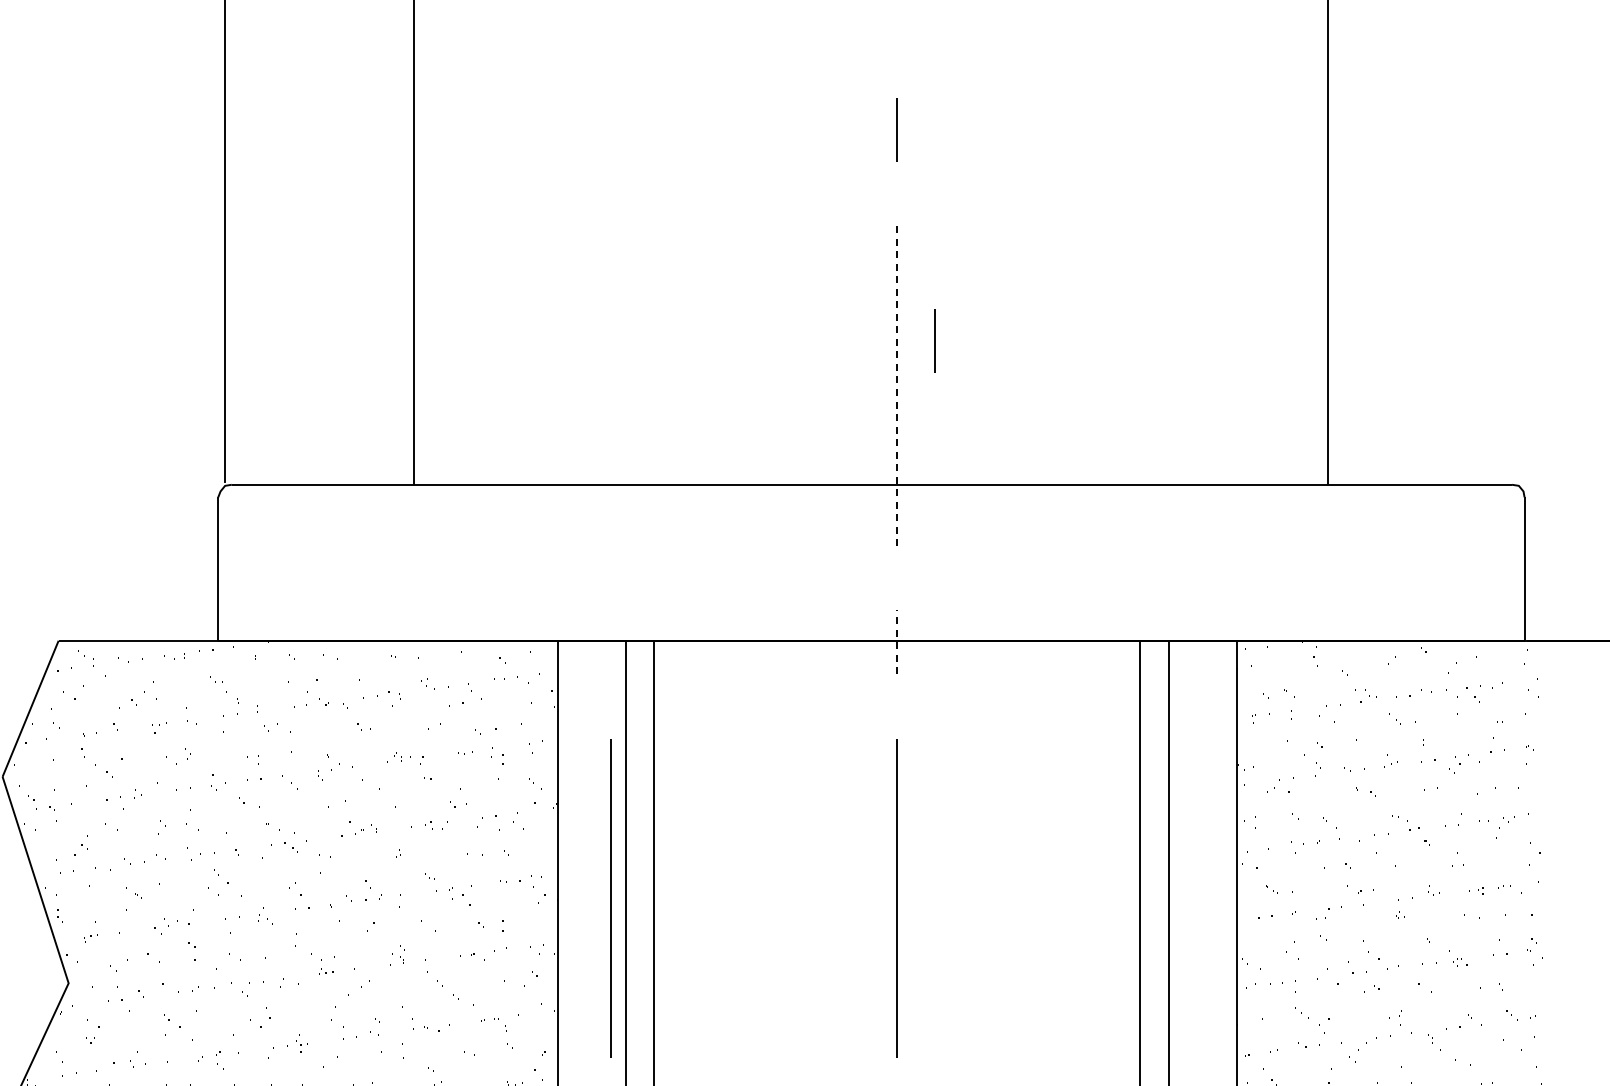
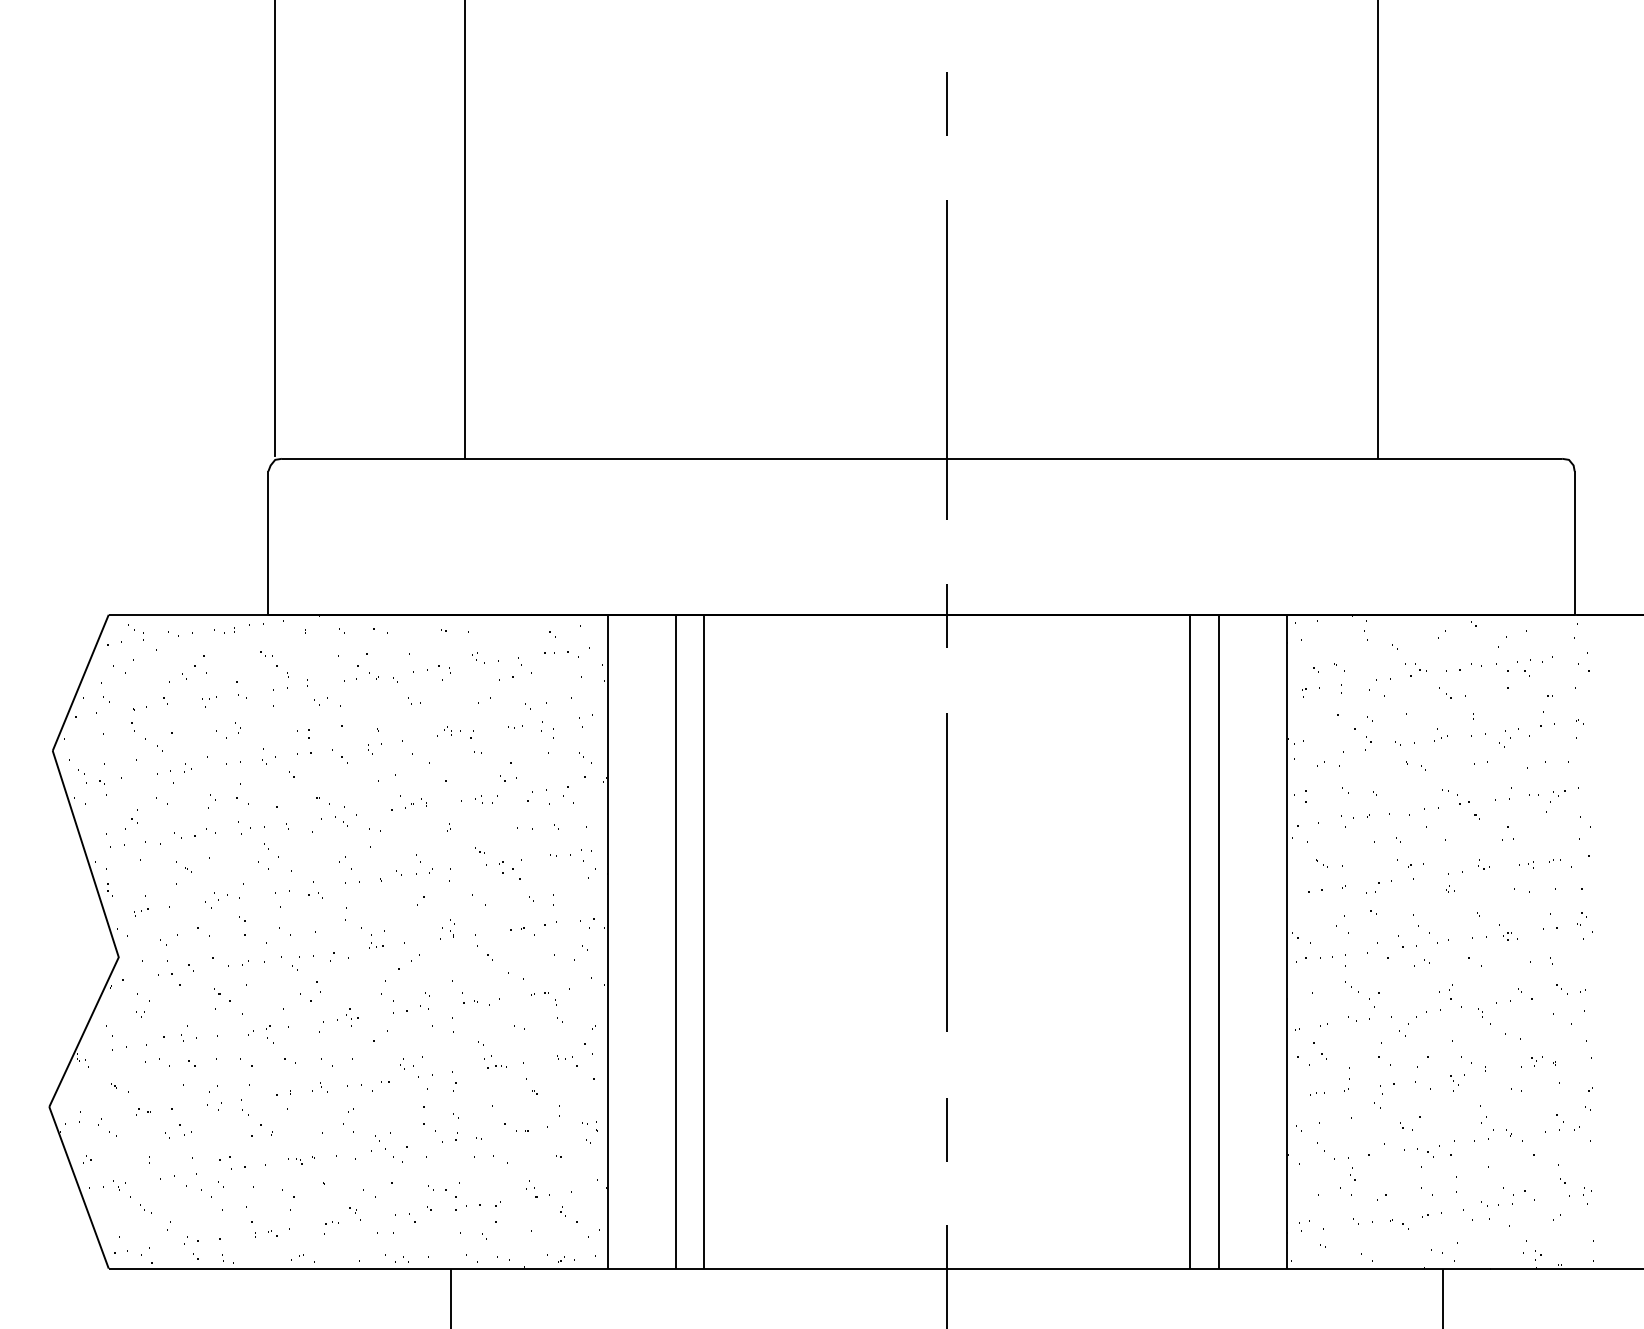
line: (934, 340) -> (984, 314), removed
line: (897, 385) -> (947, 359), dashed -> solid
line: (897, 642) -> (947, 616), dashed -> solid
line: (610, 898) -> (660, 872), removed

